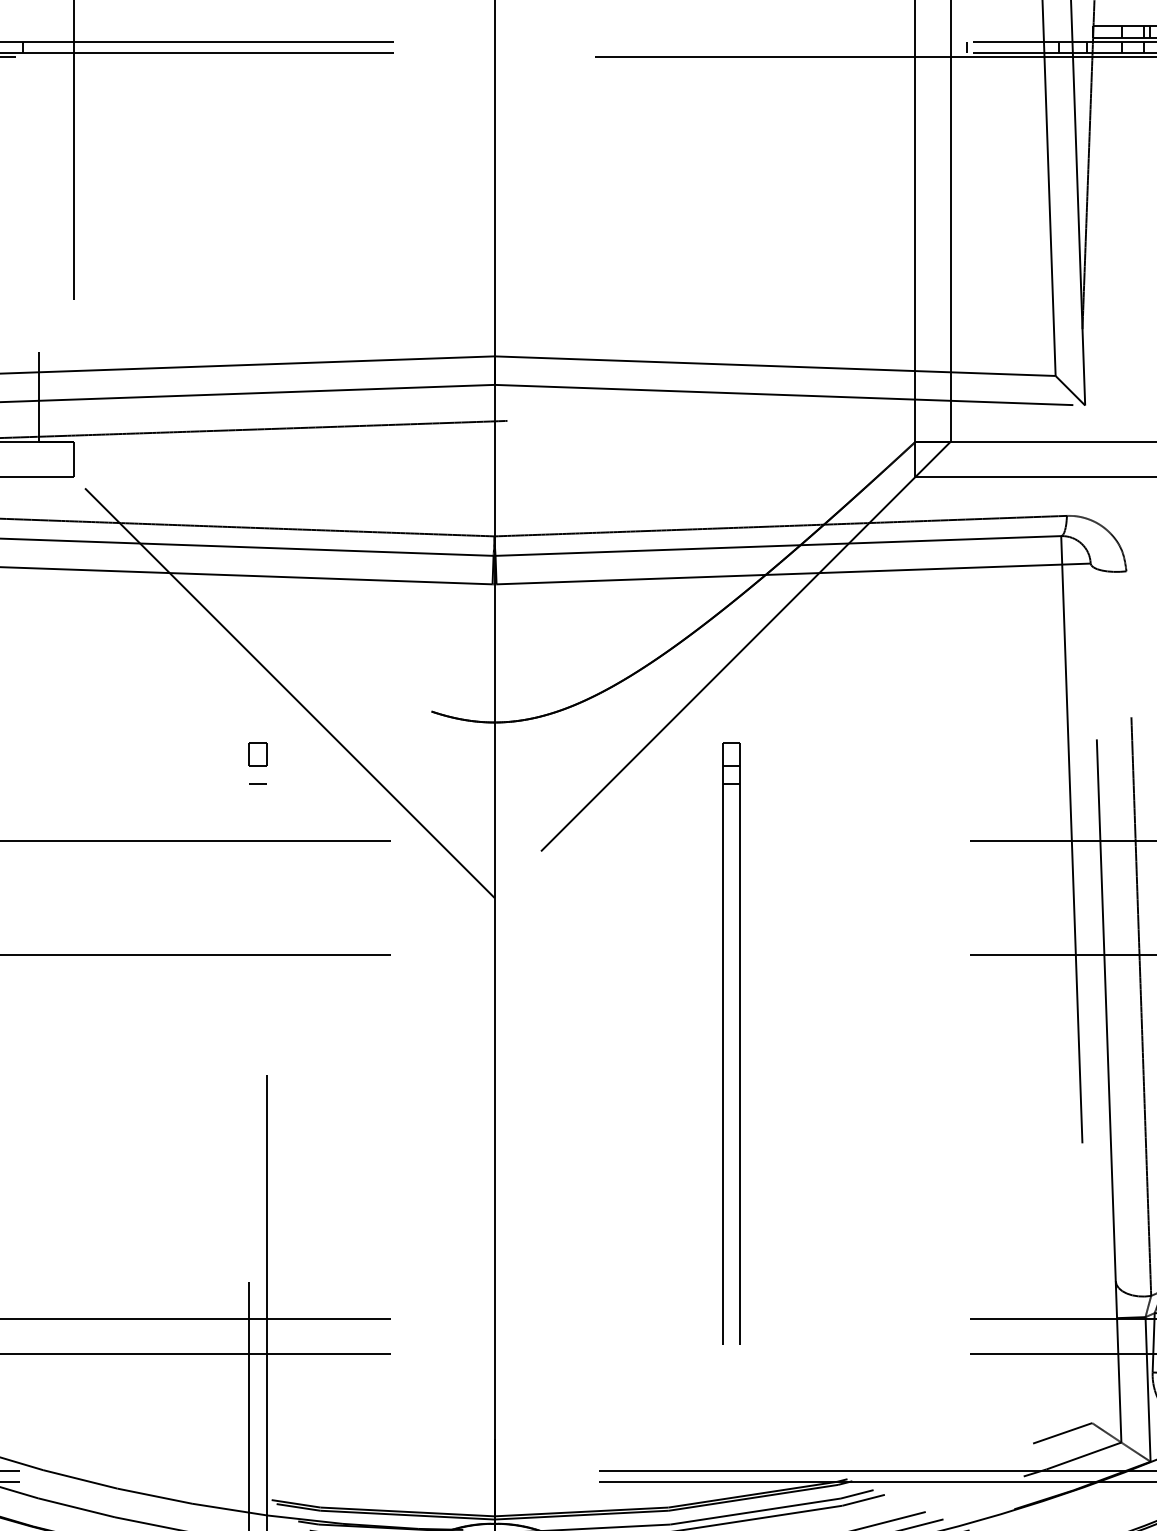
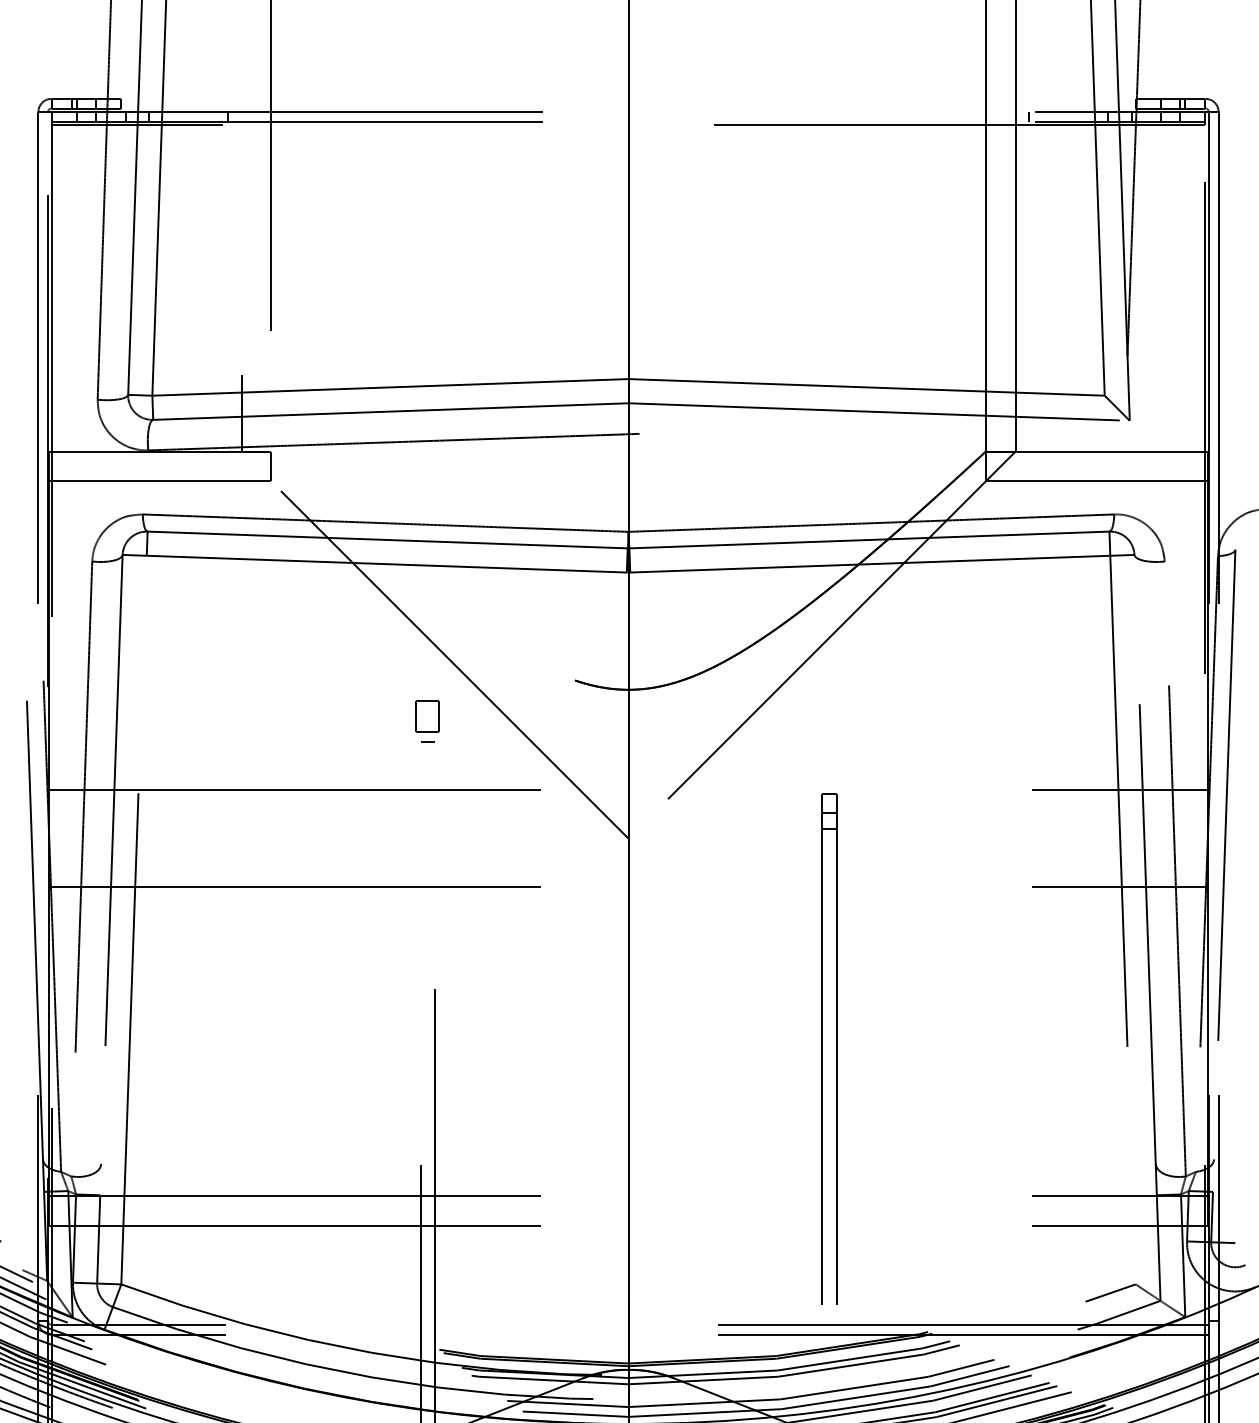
part: (257, 753) -> (427, 716), size x1.6
part: (723, 1042) -> (822, 1048), moved

